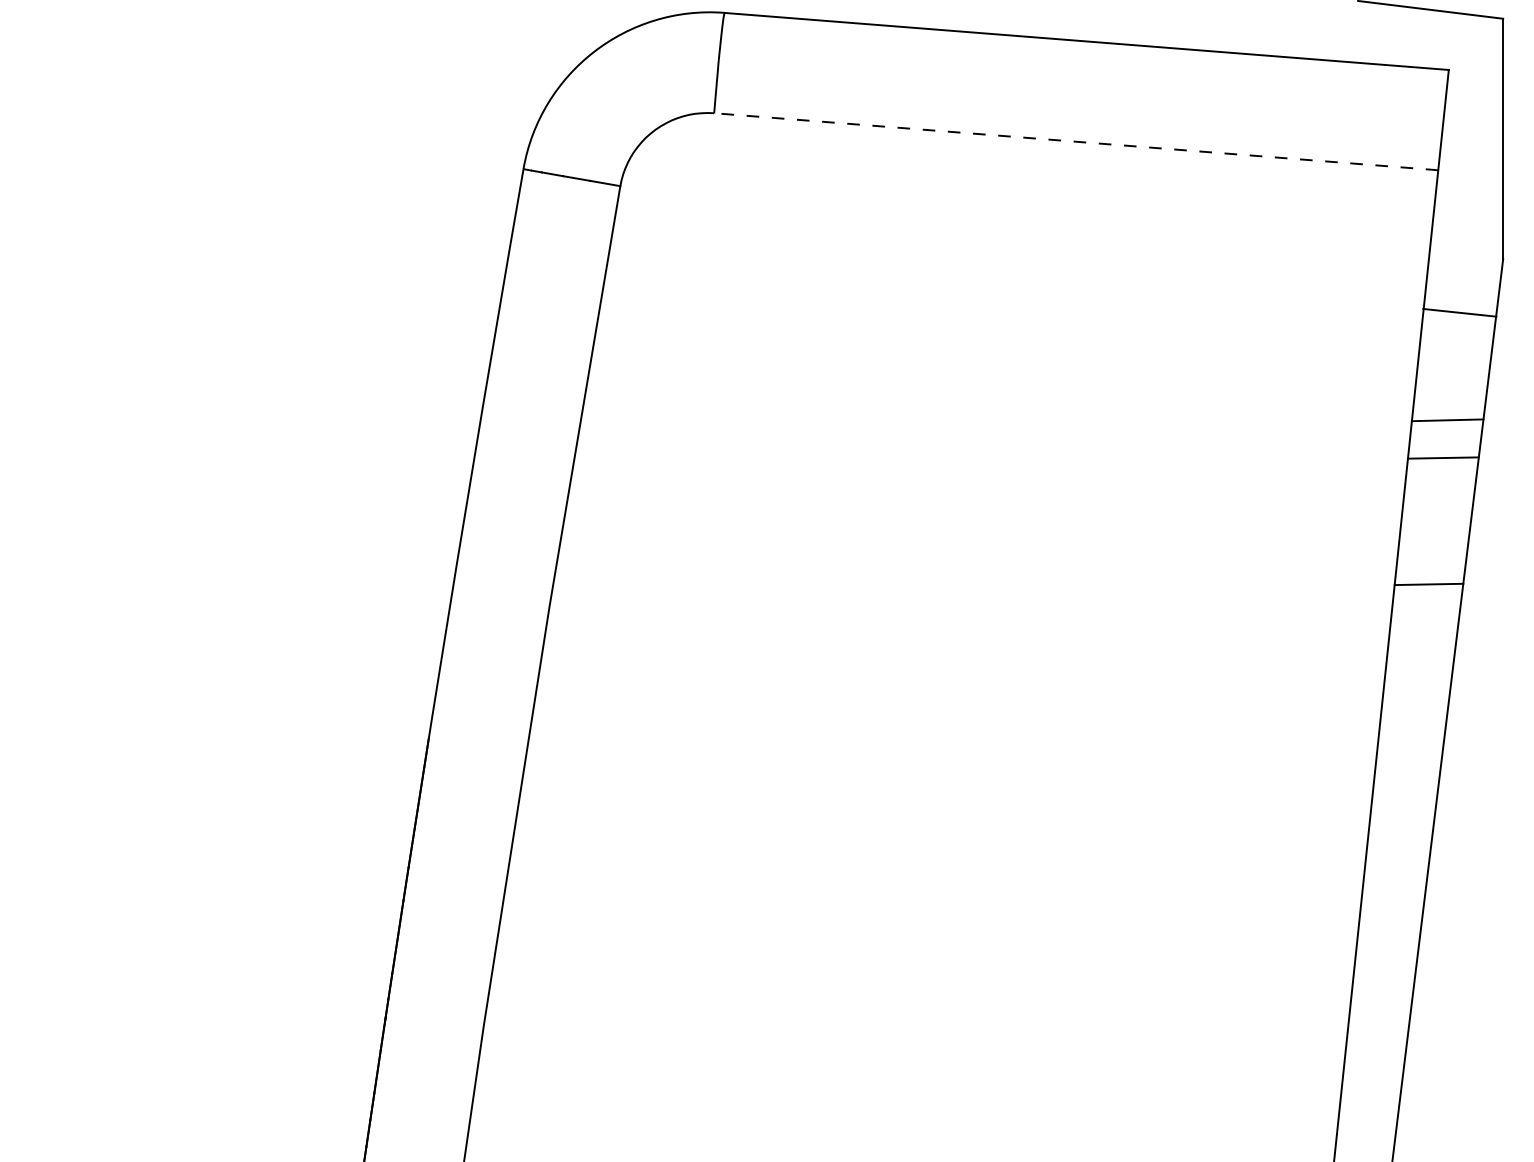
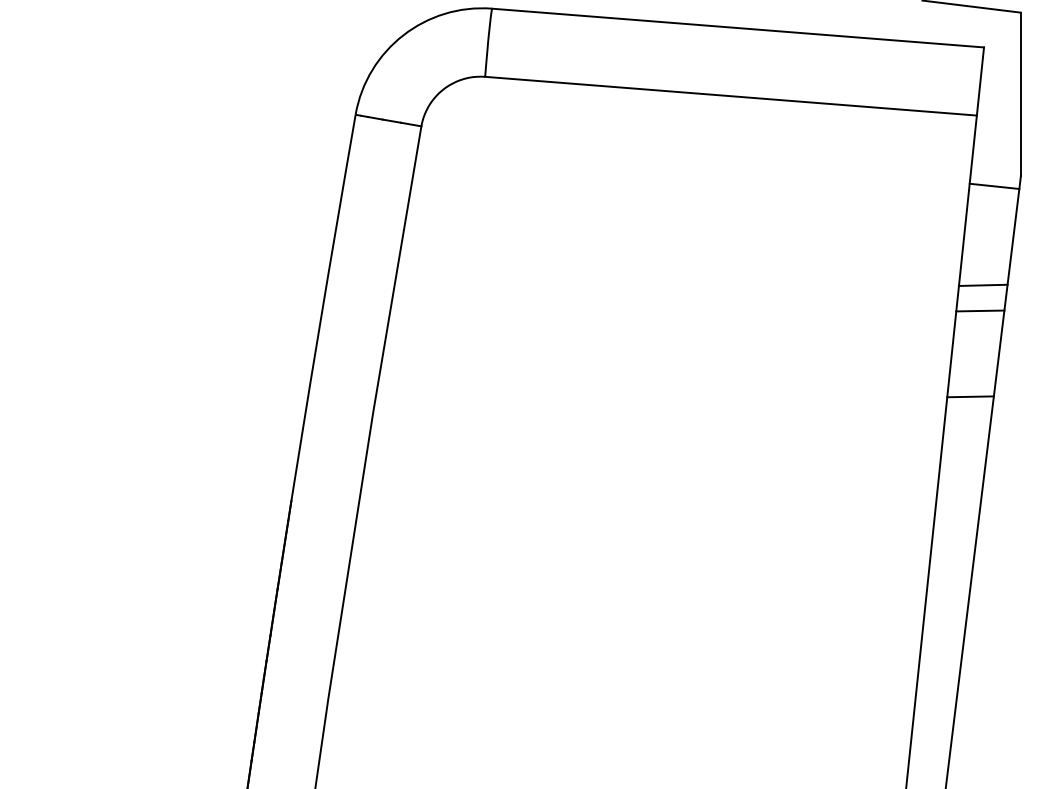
line: (1076, 142) -> (731, 96), dashed -> solid
line: (1459, 311) -> (994, 185), moved

